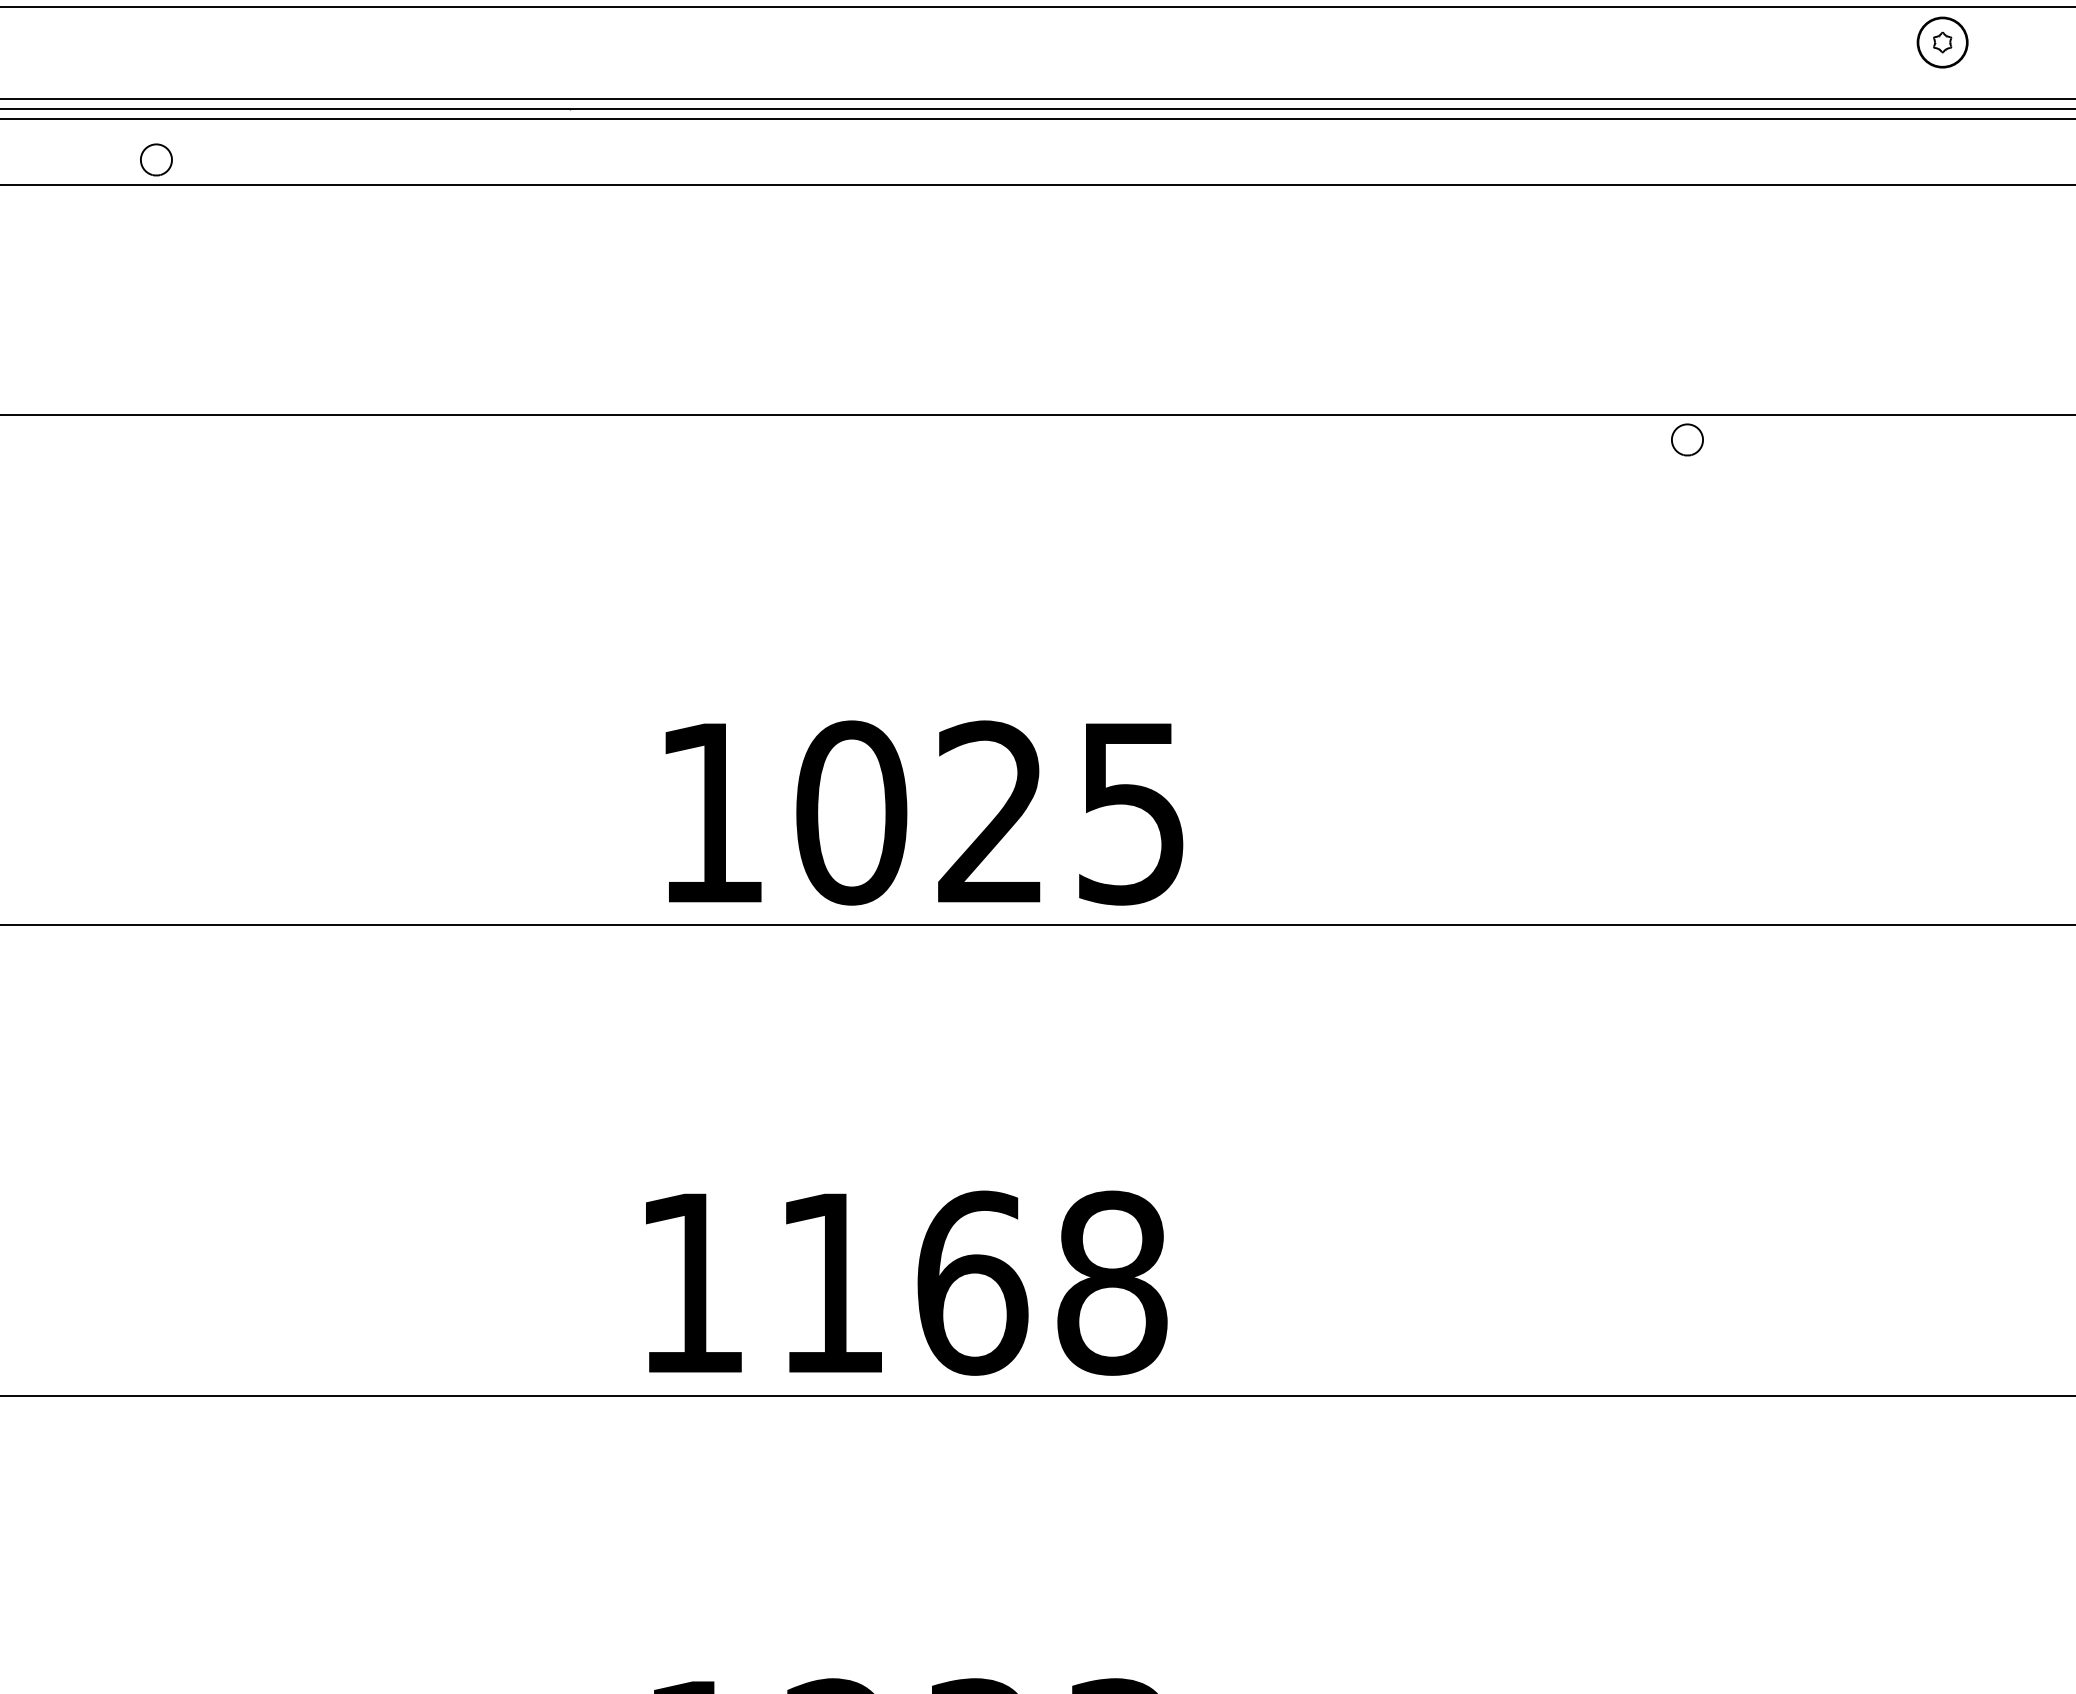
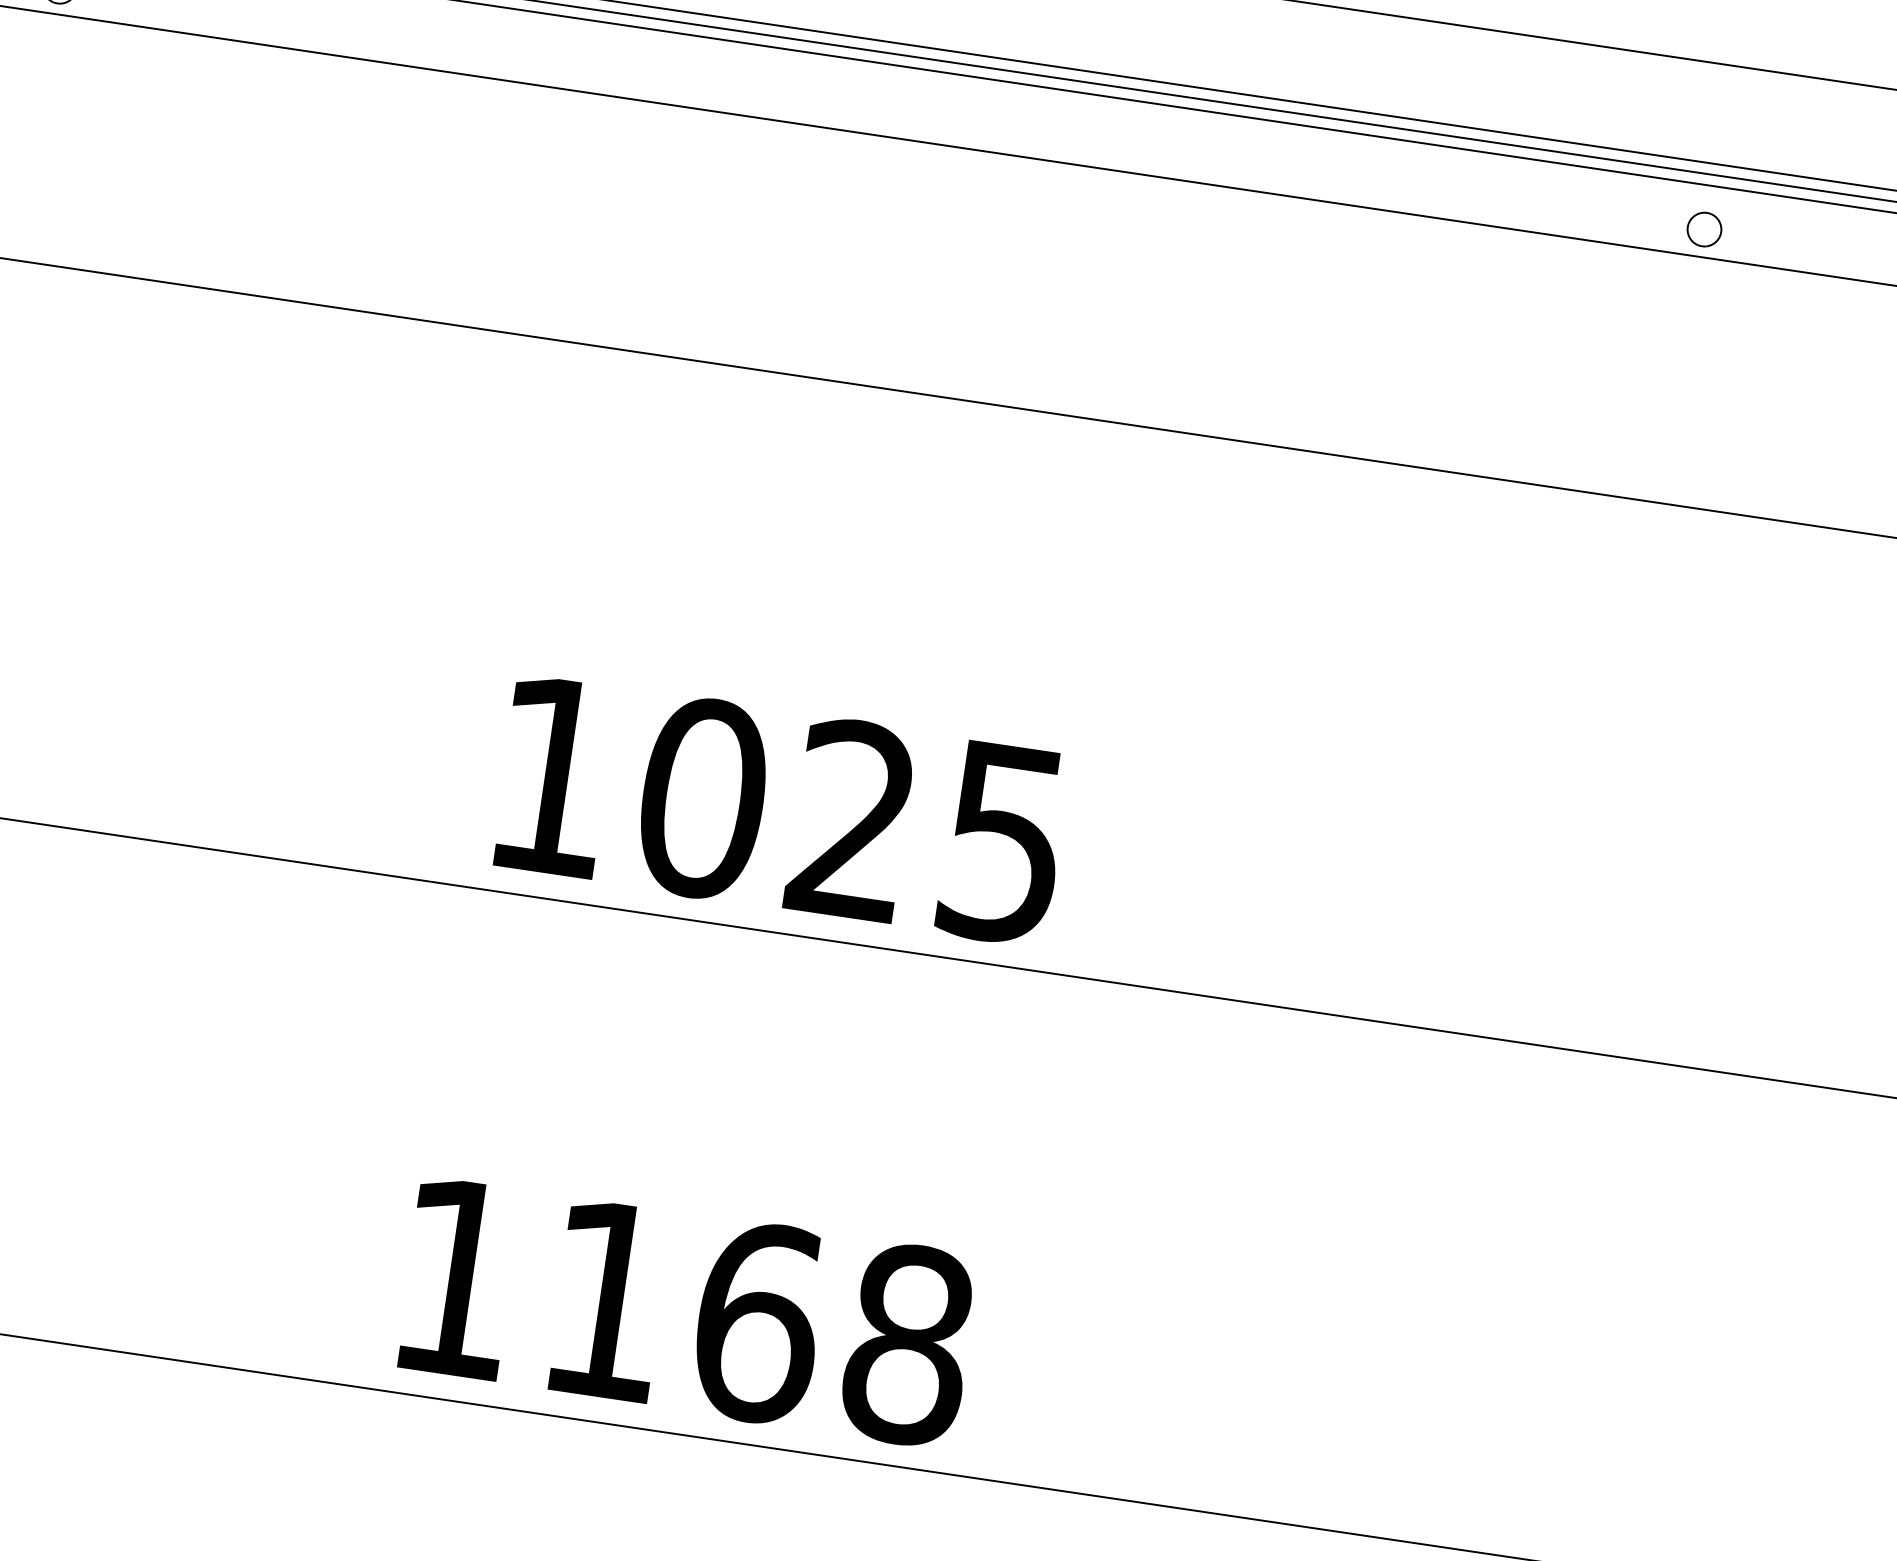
part: (1687, 439) -> (1704, 229), moved

